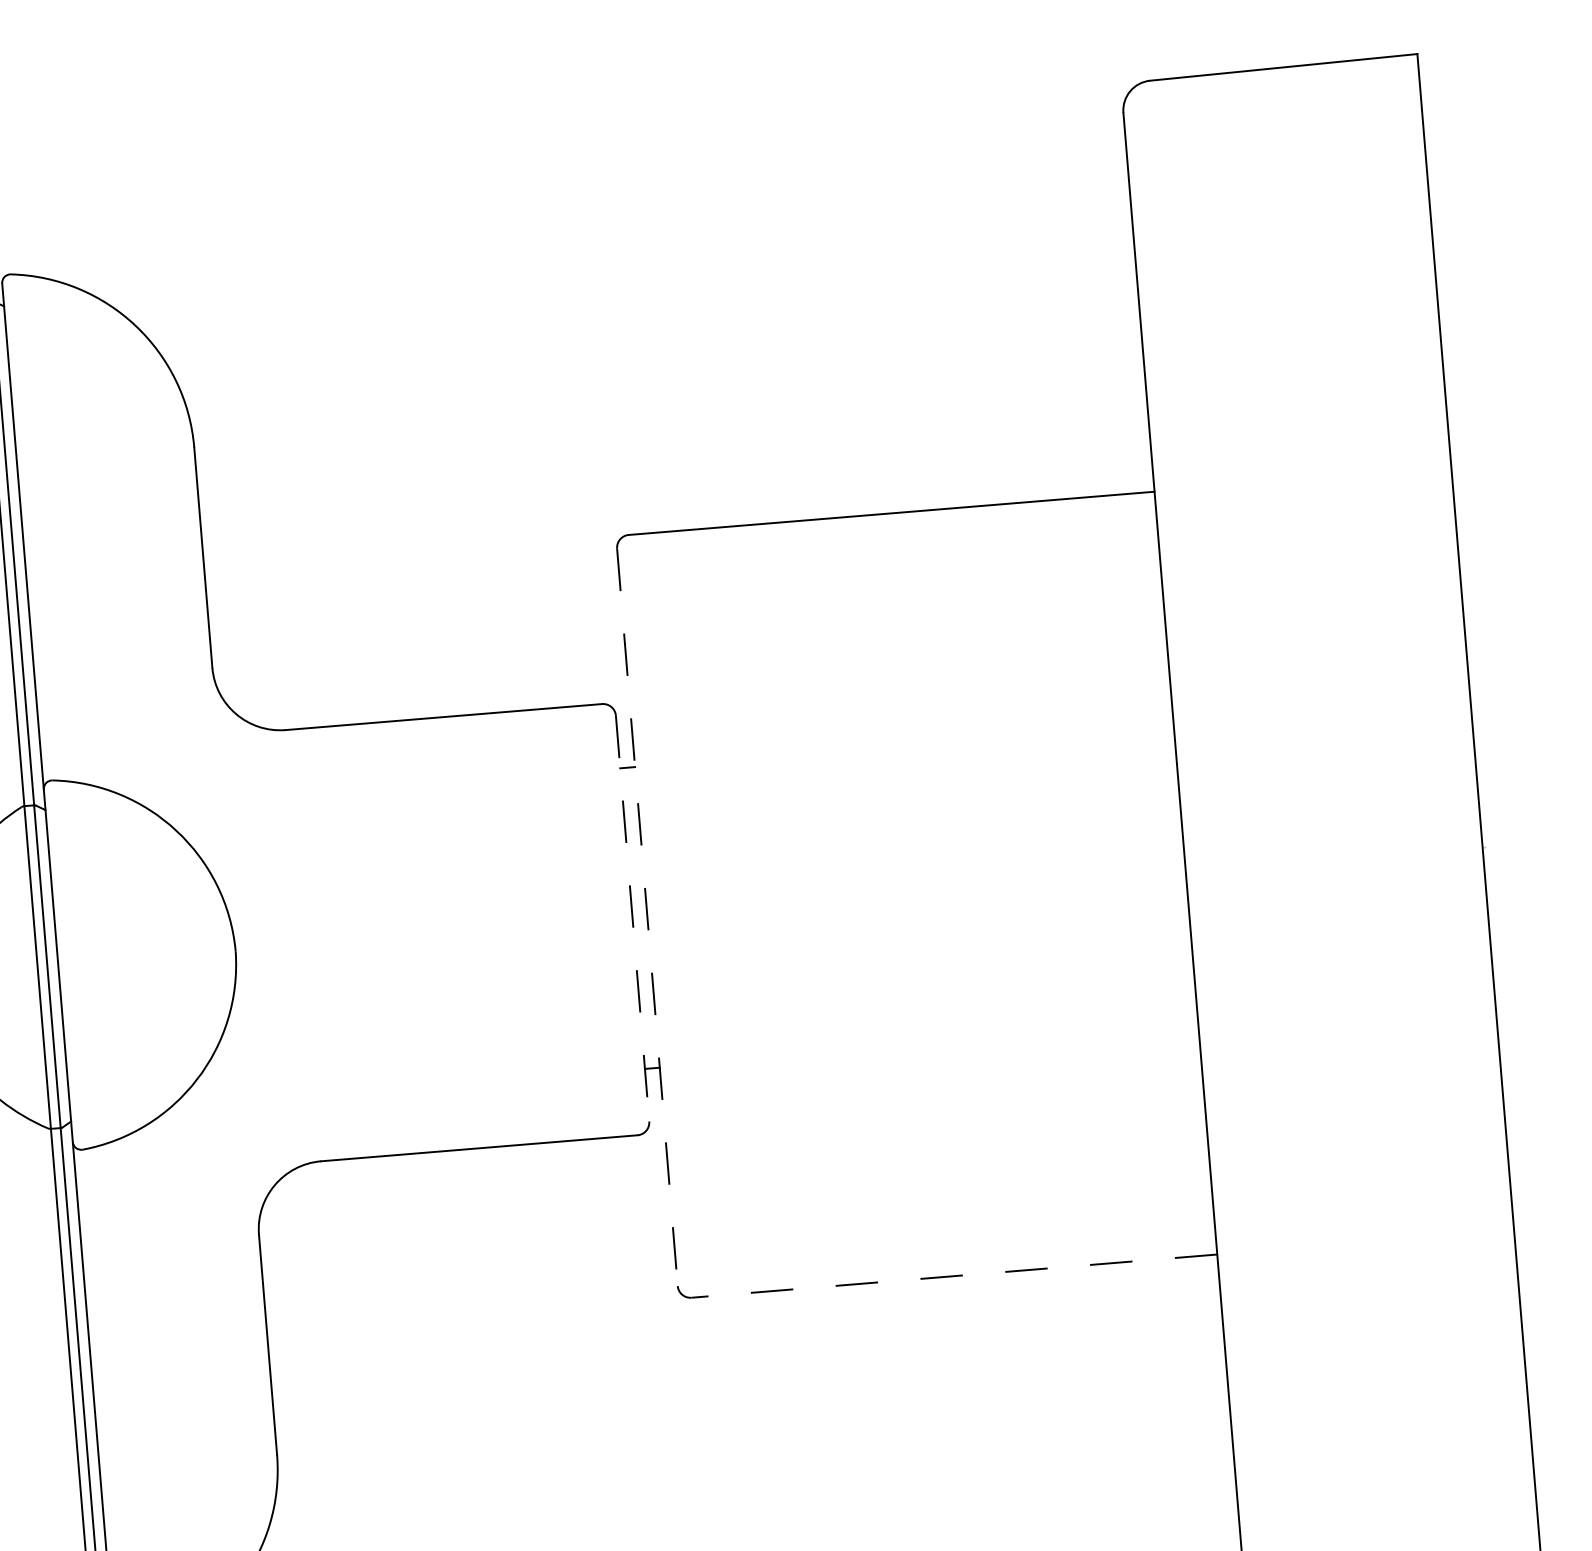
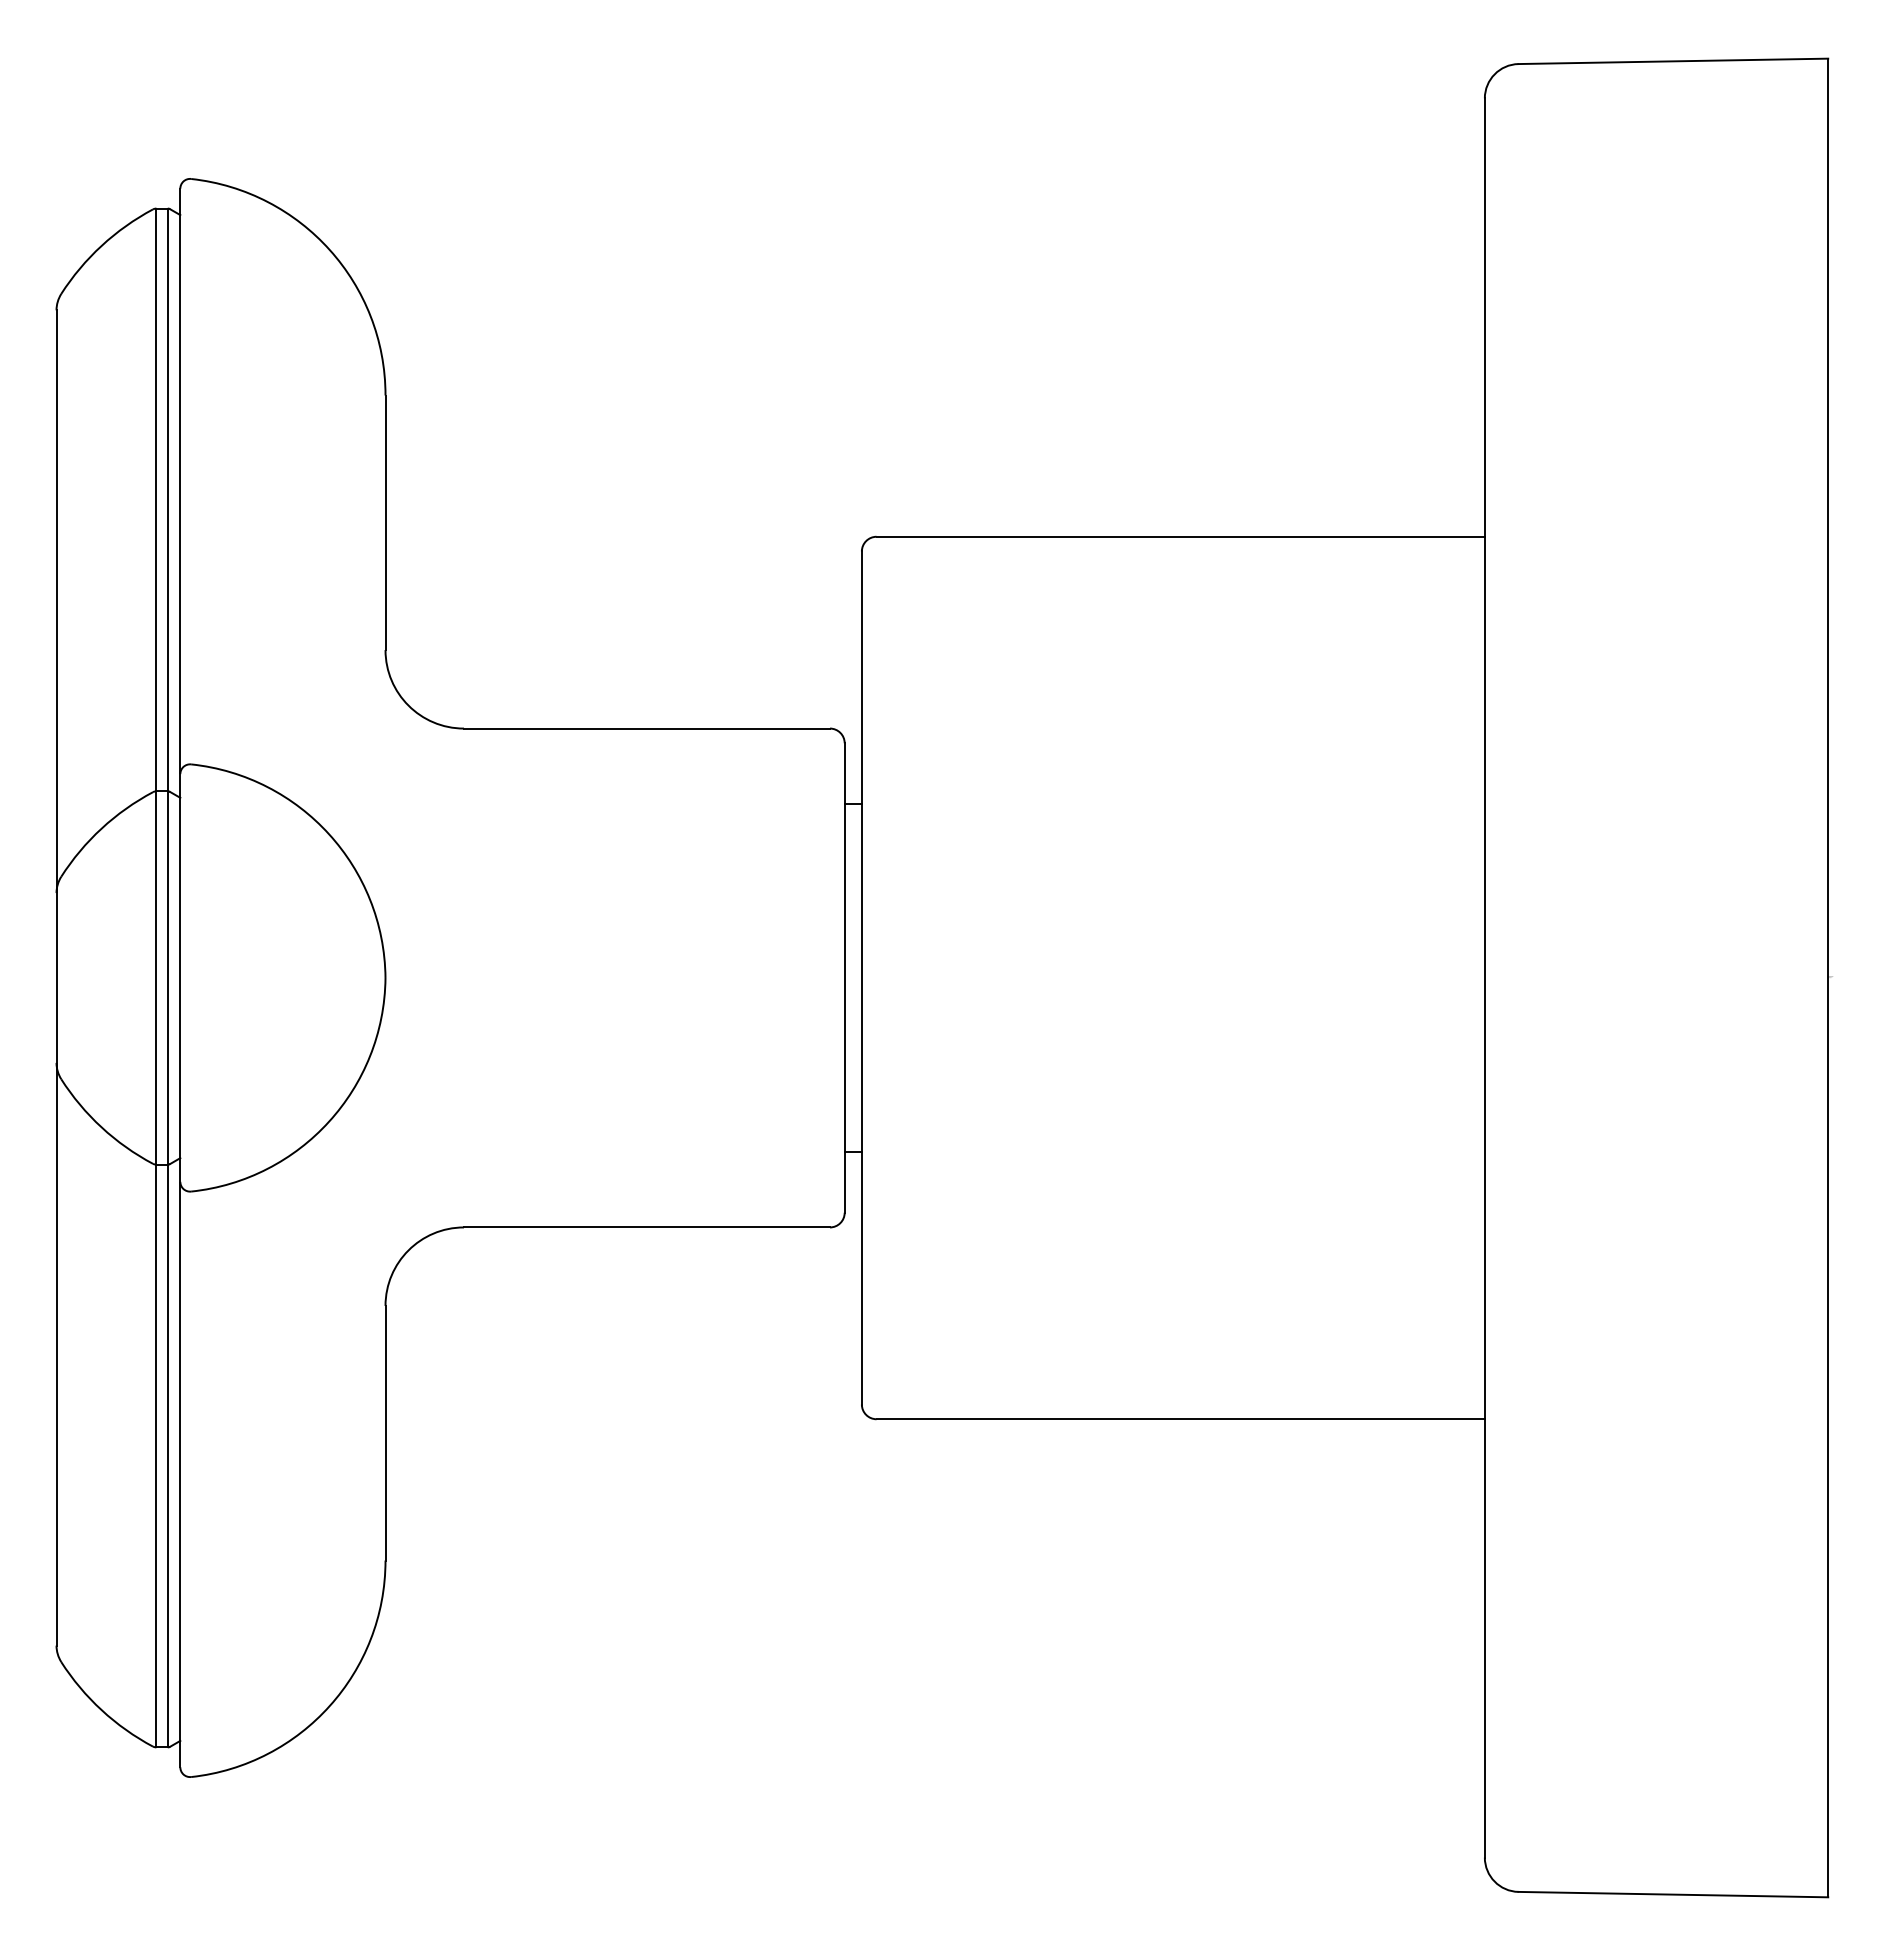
line: (647, 917) -> (861, 978), dashed -> solid
line: (632, 919) -> (844, 978), dashed -> solid
line: (954, 1276) -> (1180, 1419), dashed -> solid

